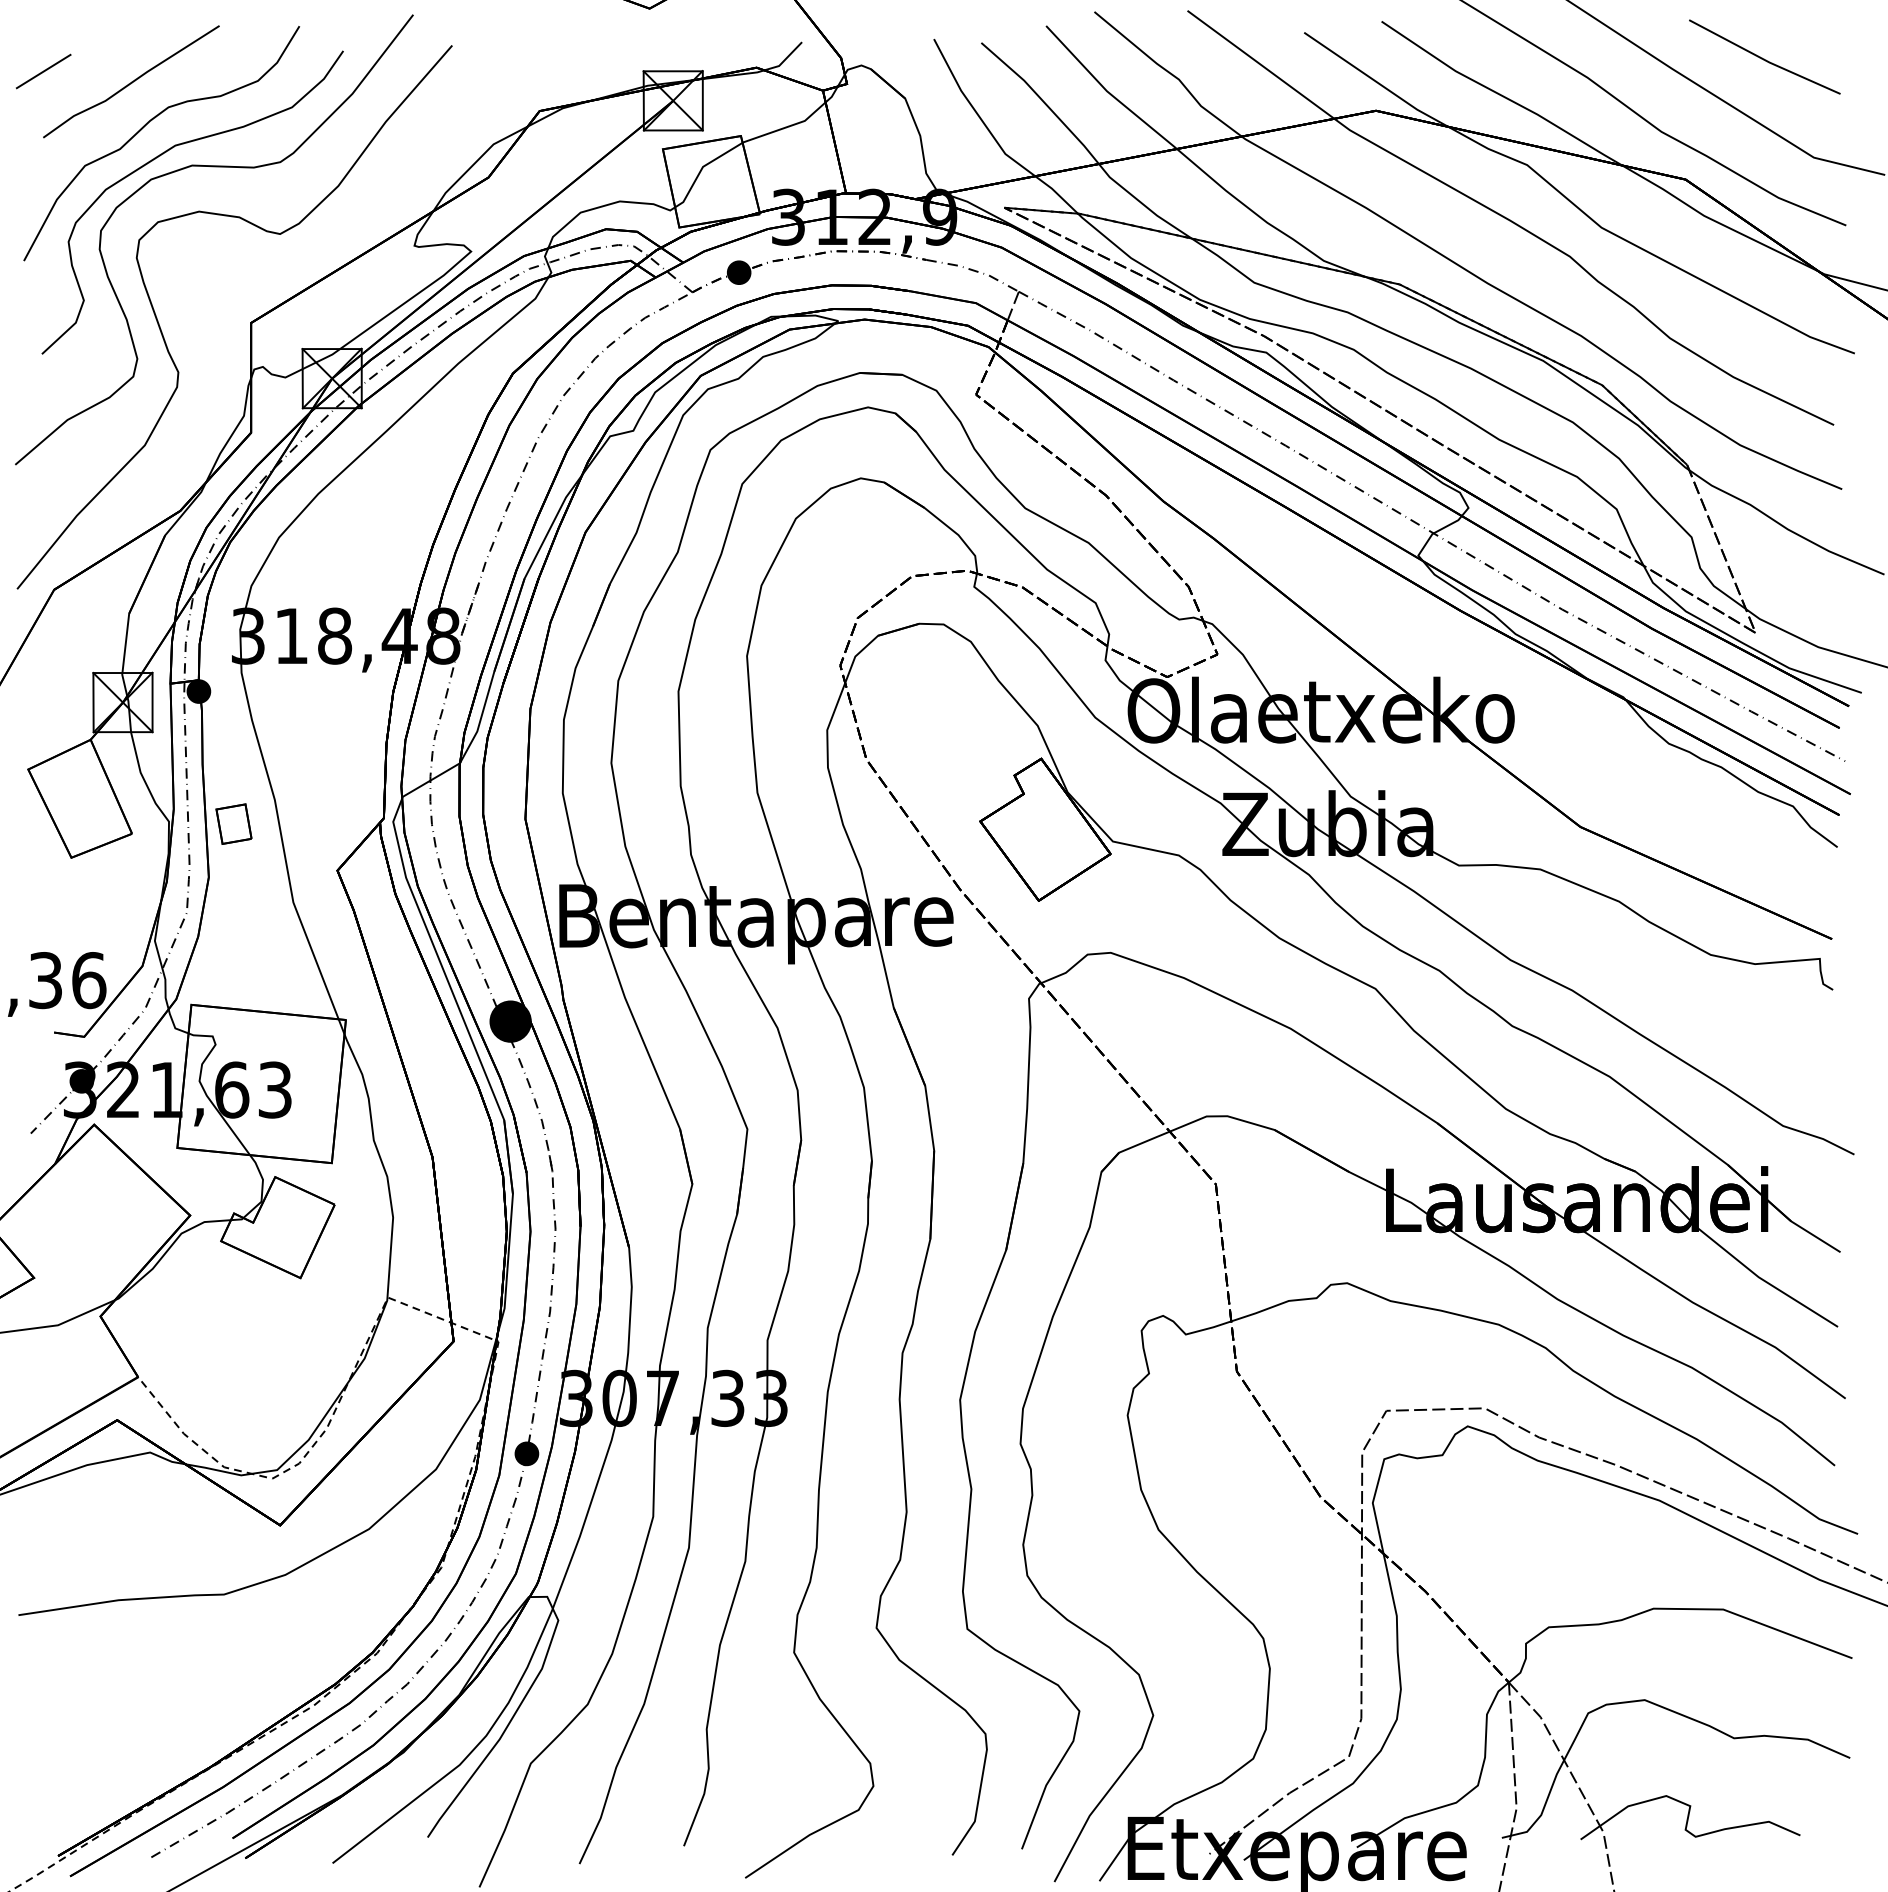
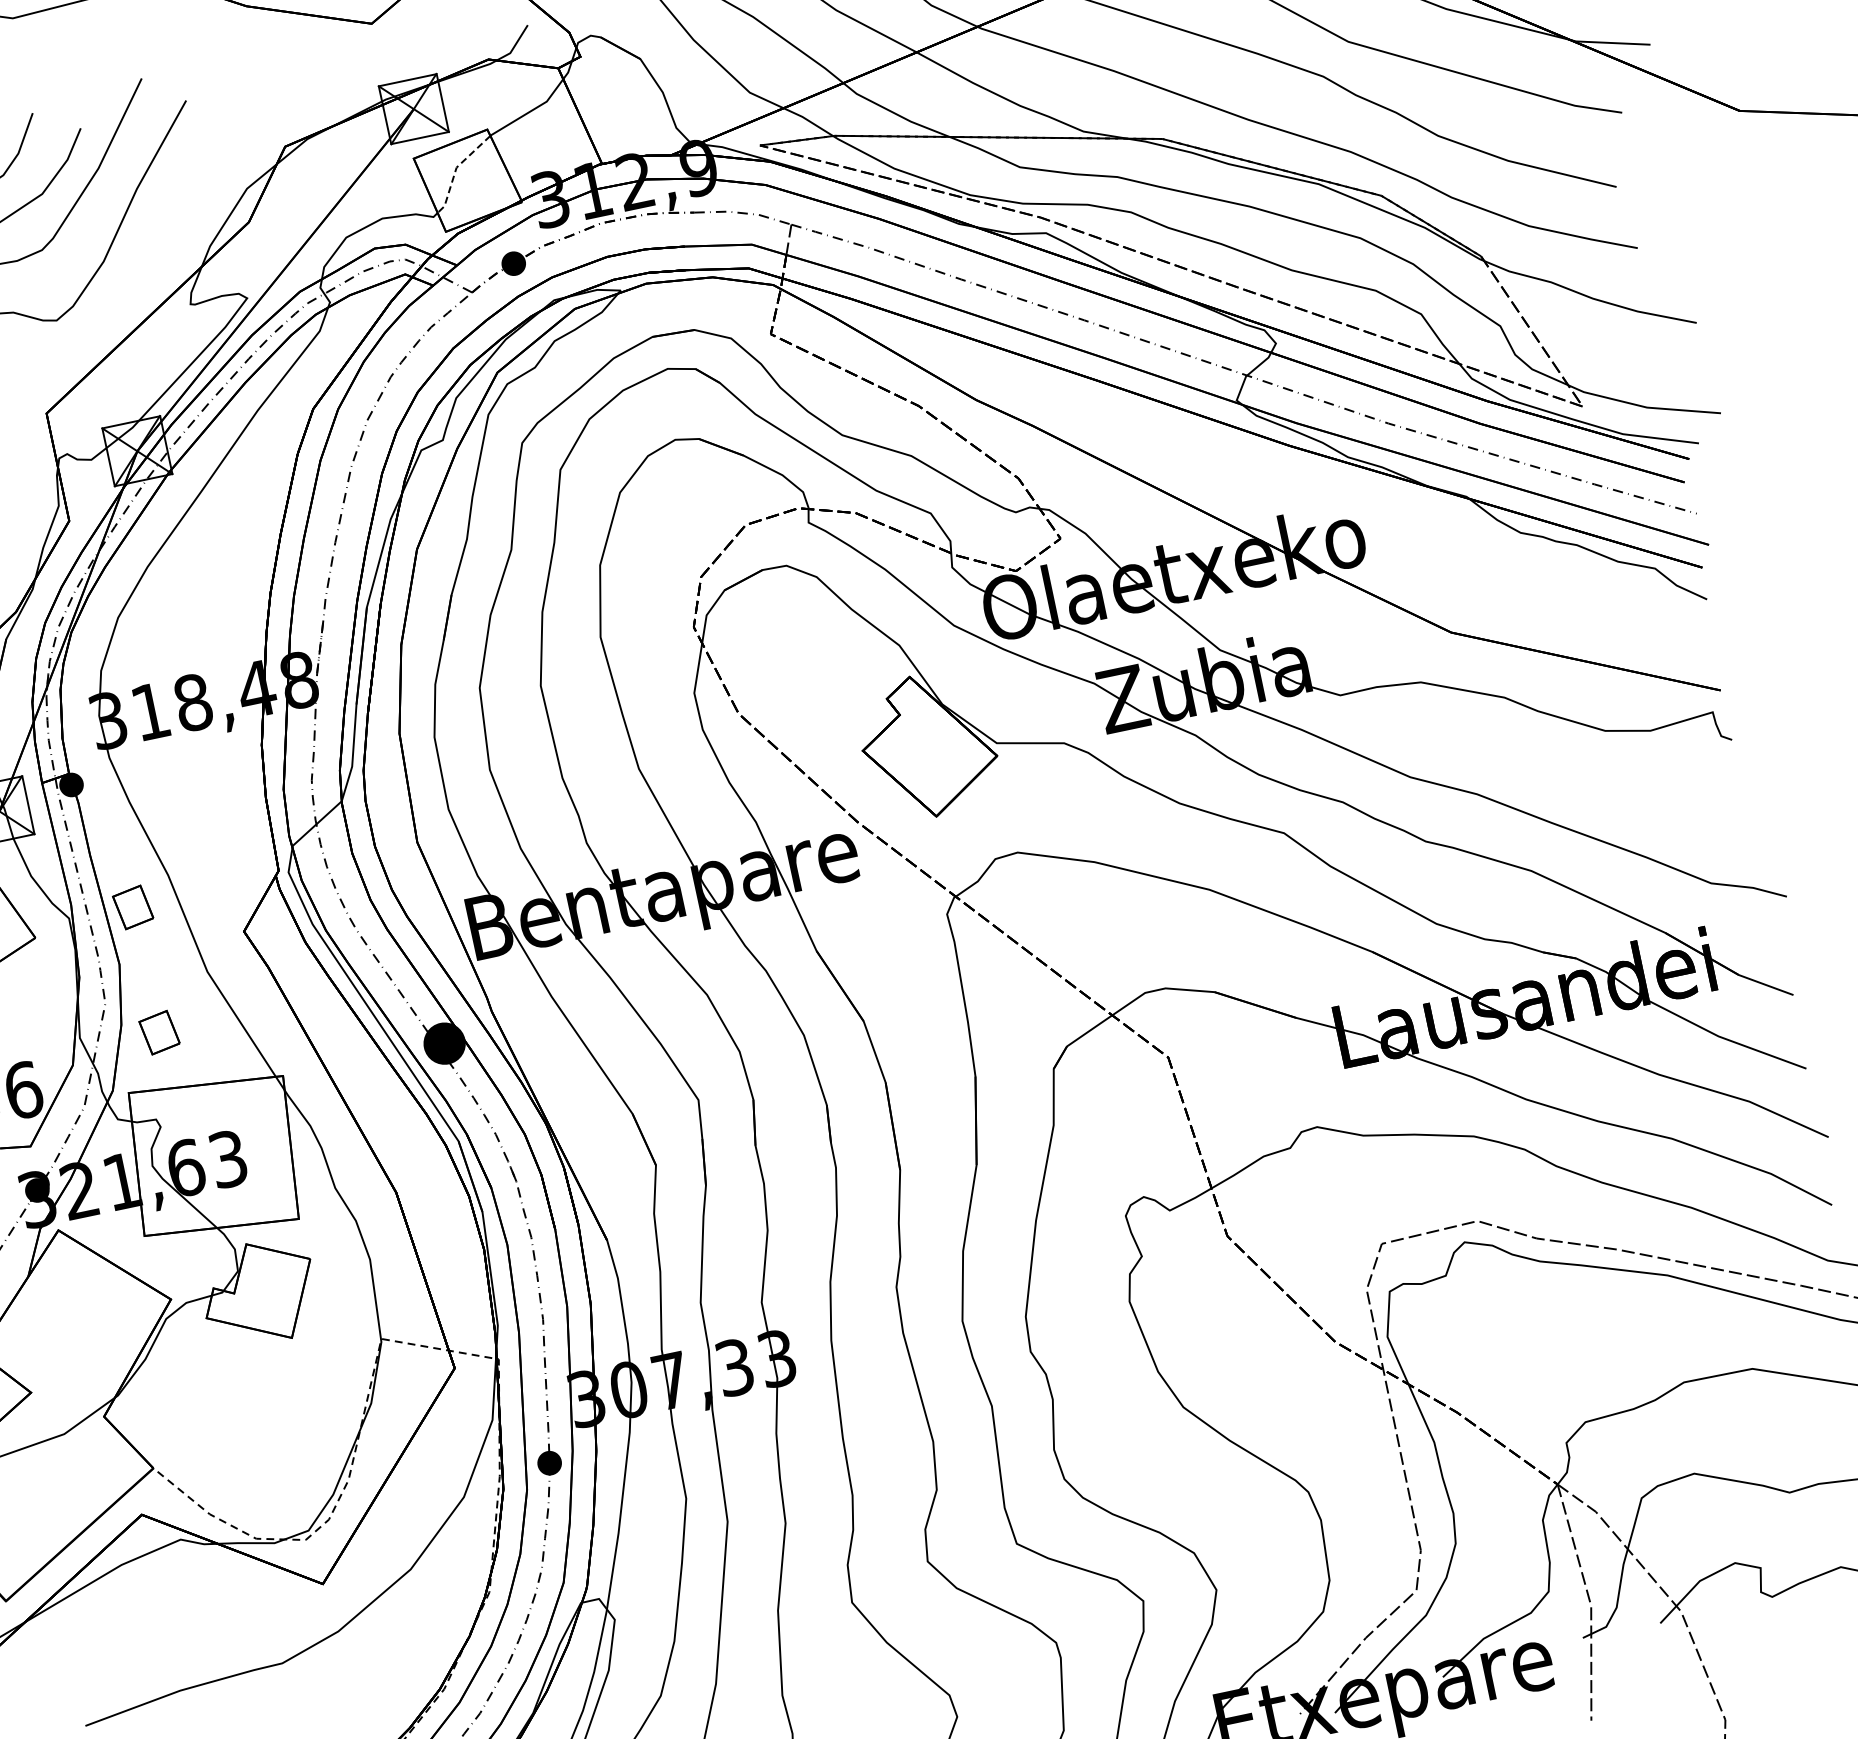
line: (702, 168) -> (456, 169), solid -> dashed
part: (233, 951) -> (158, 1032), added

